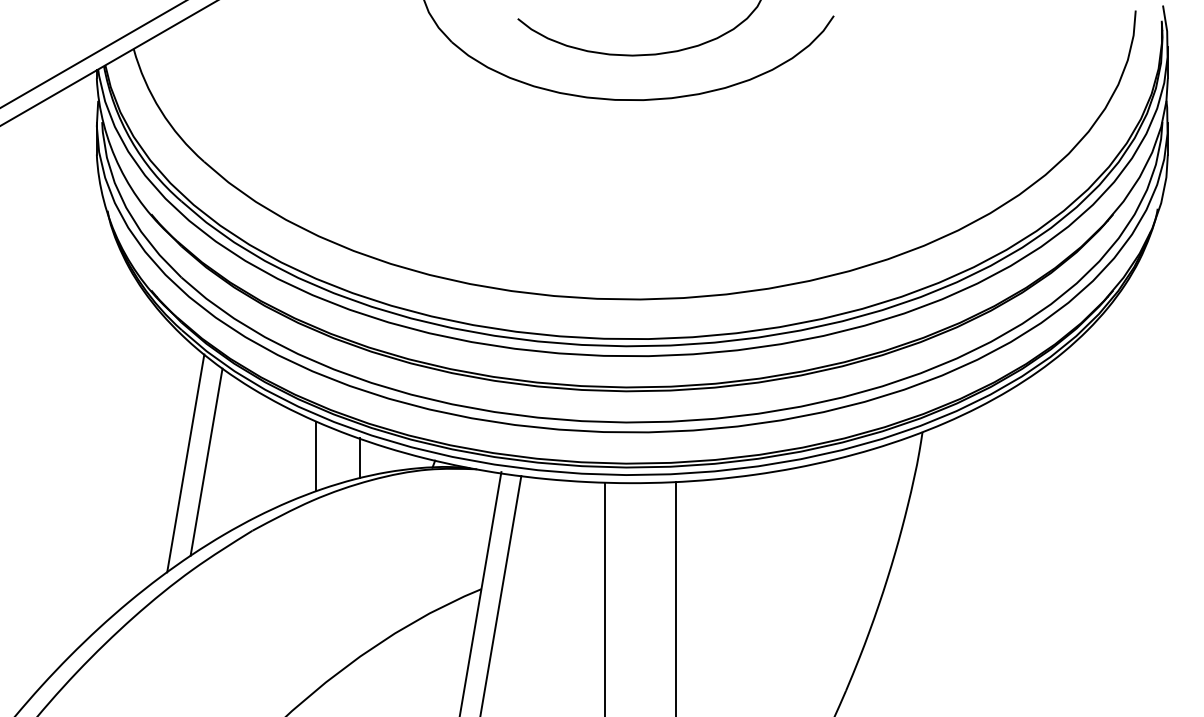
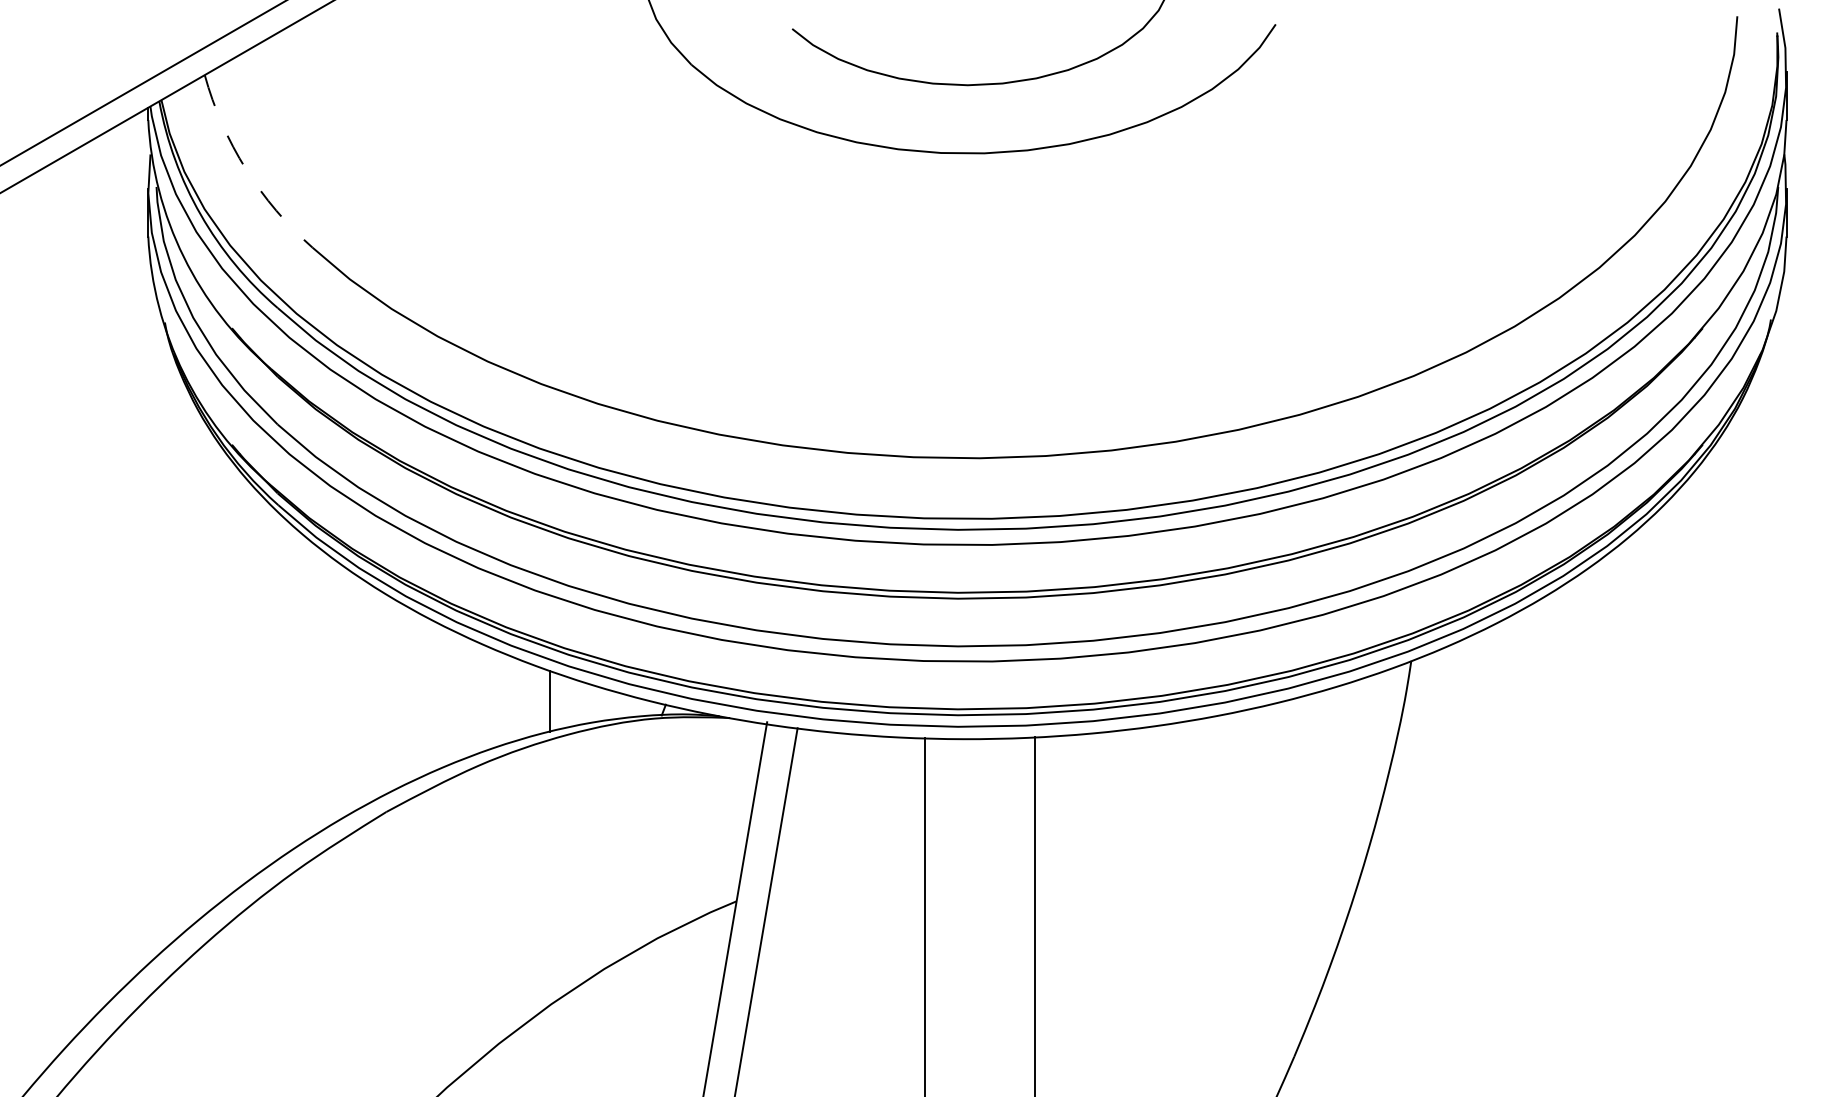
arc: (160, 110) -> (245, 169), solid -> dashed
line: (316, 456) -> (484, 698), removed
line: (206, 461) -> (316, 706), removed
line: (185, 463) -> (283, 709), removed

